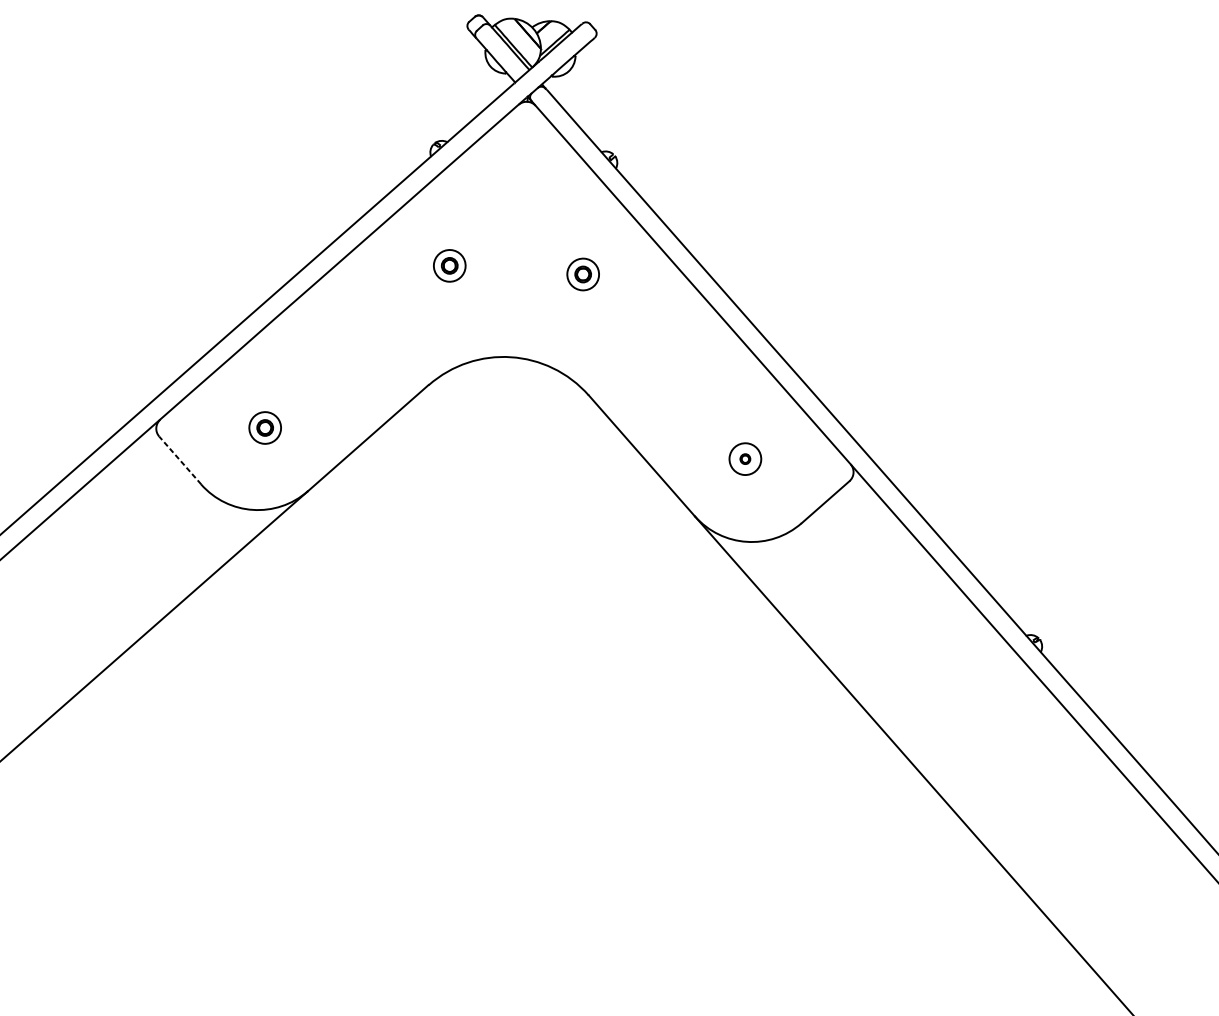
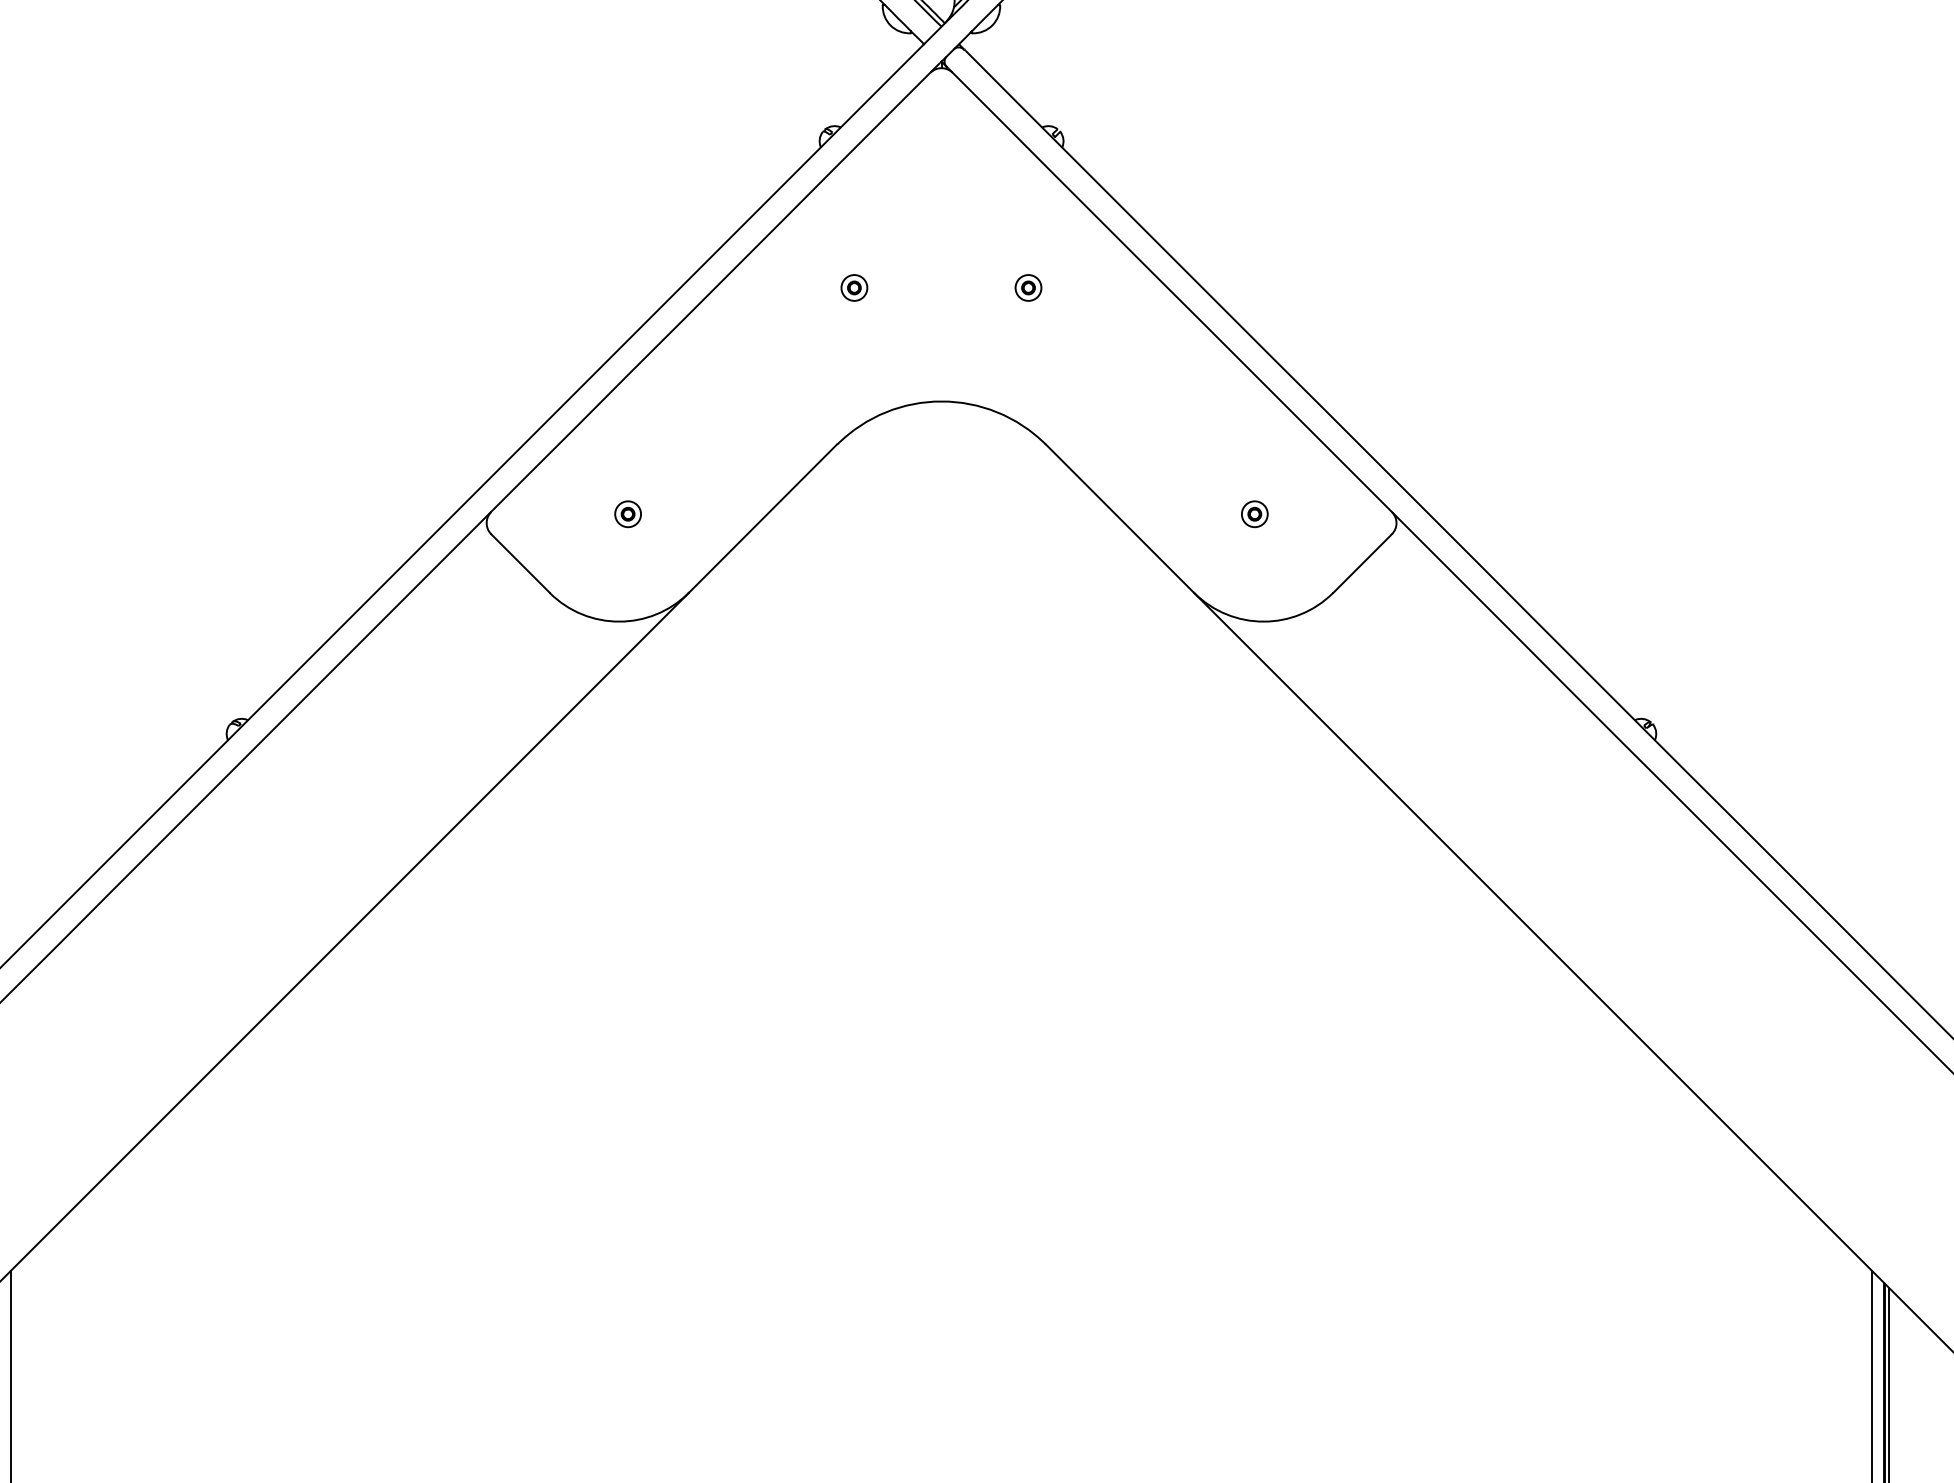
part: (449, 265) -> (854, 287), size x0.62
part: (583, 274) -> (1028, 287), size x0.62
part: (264, 428) -> (627, 514), size x0.62
circle: (745, 459) -> (1254, 514), size x0.62
line: (180, 460) -> (520, 563), dashed -> solid

